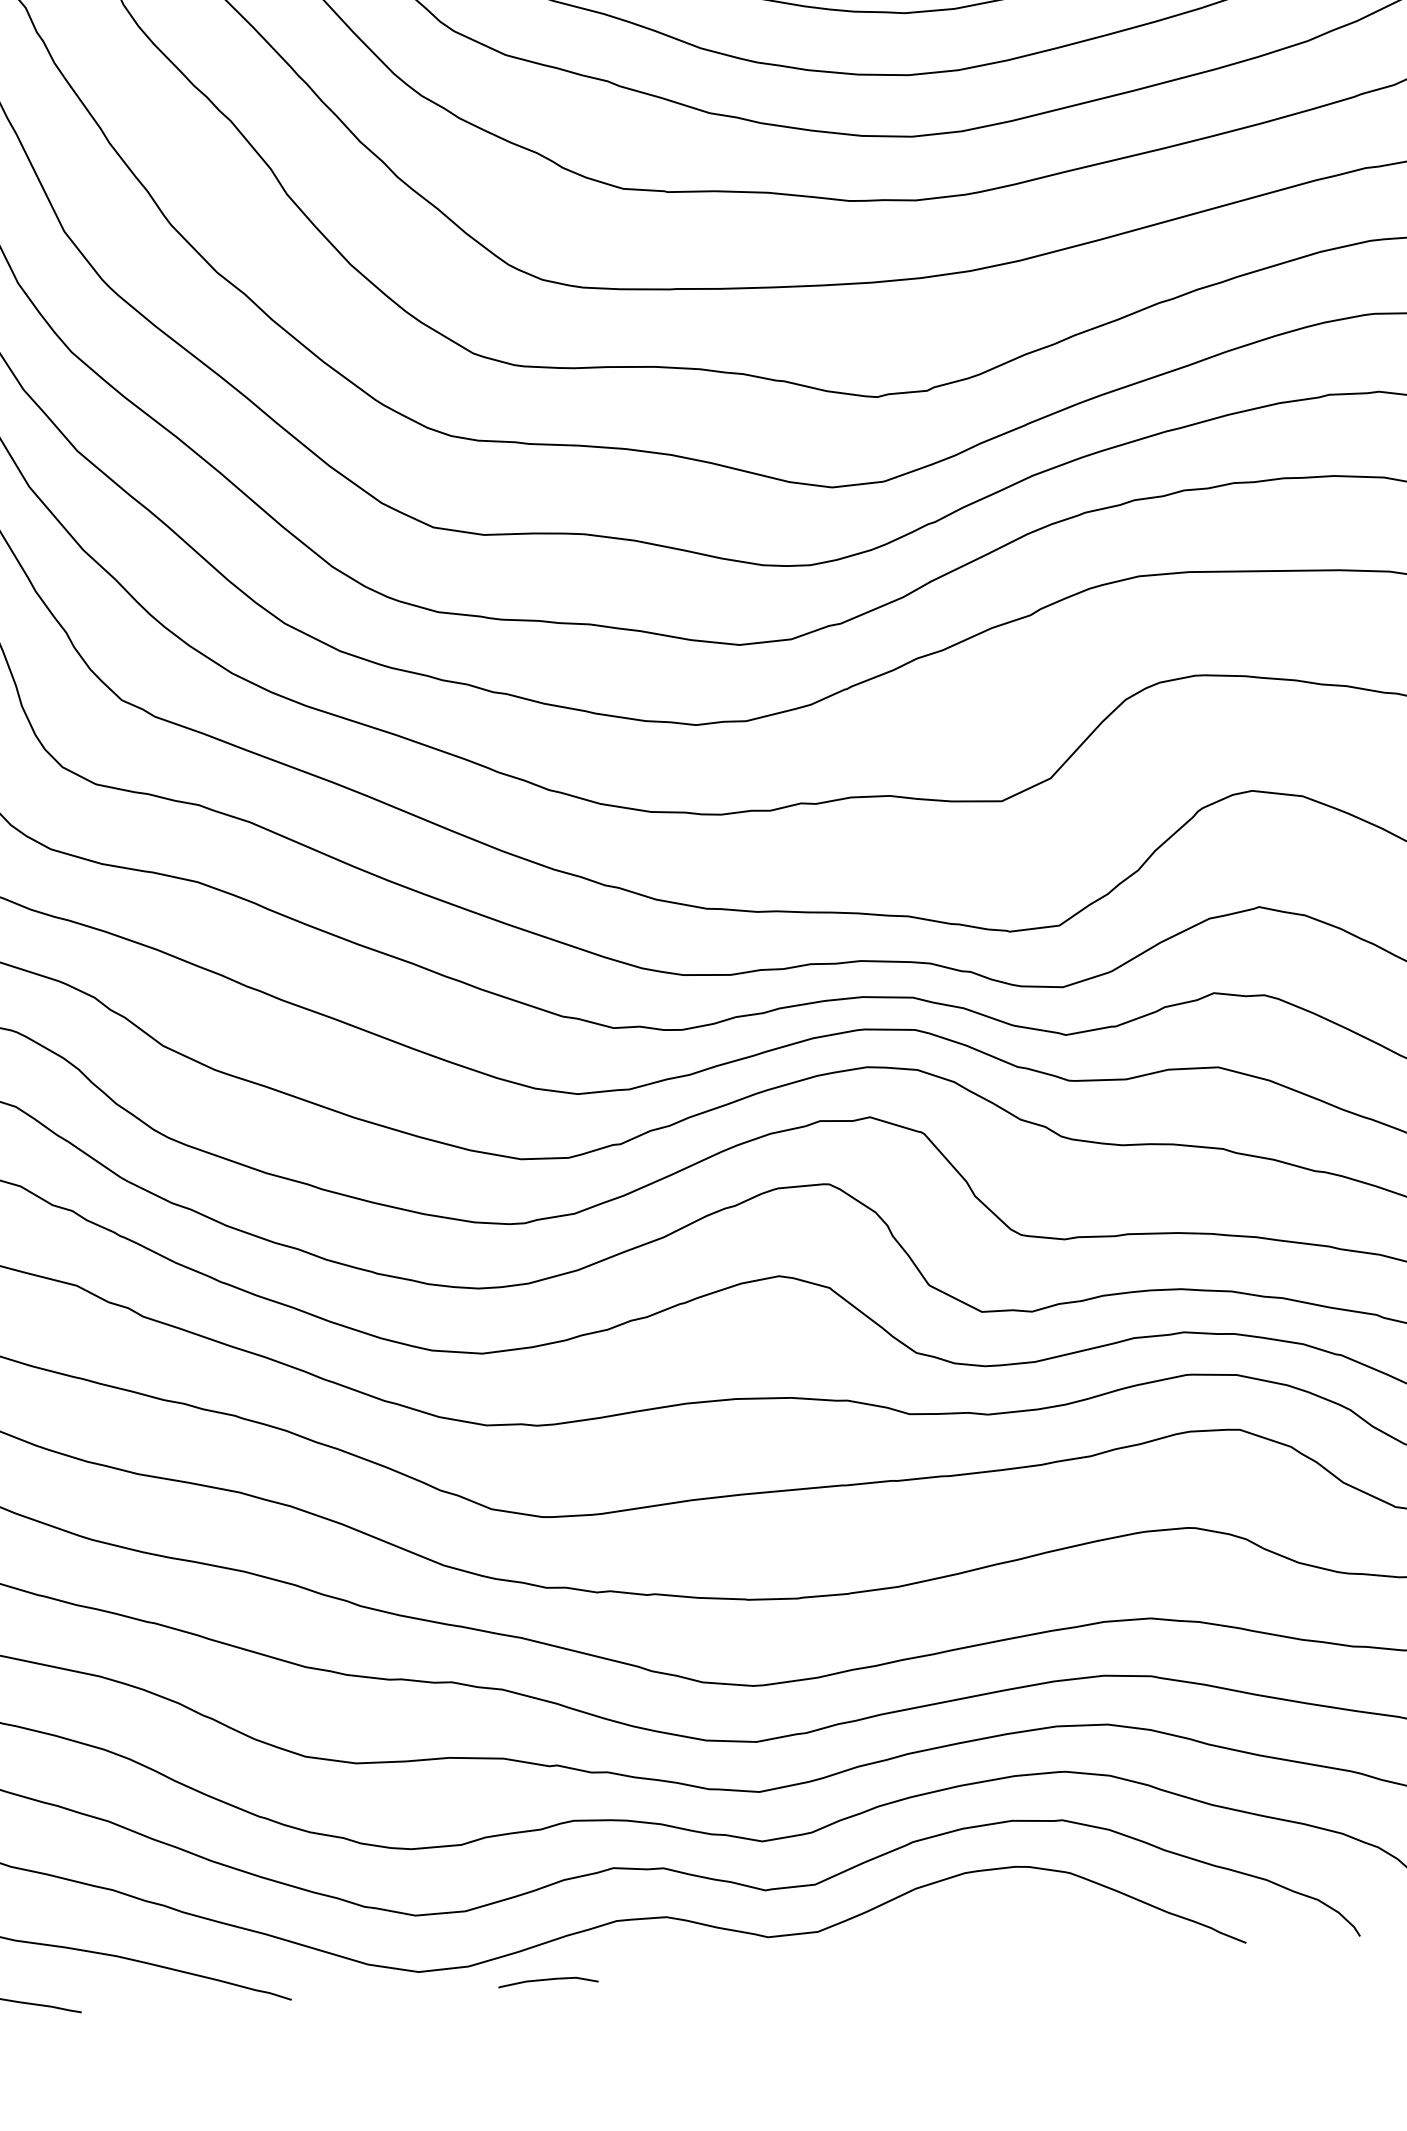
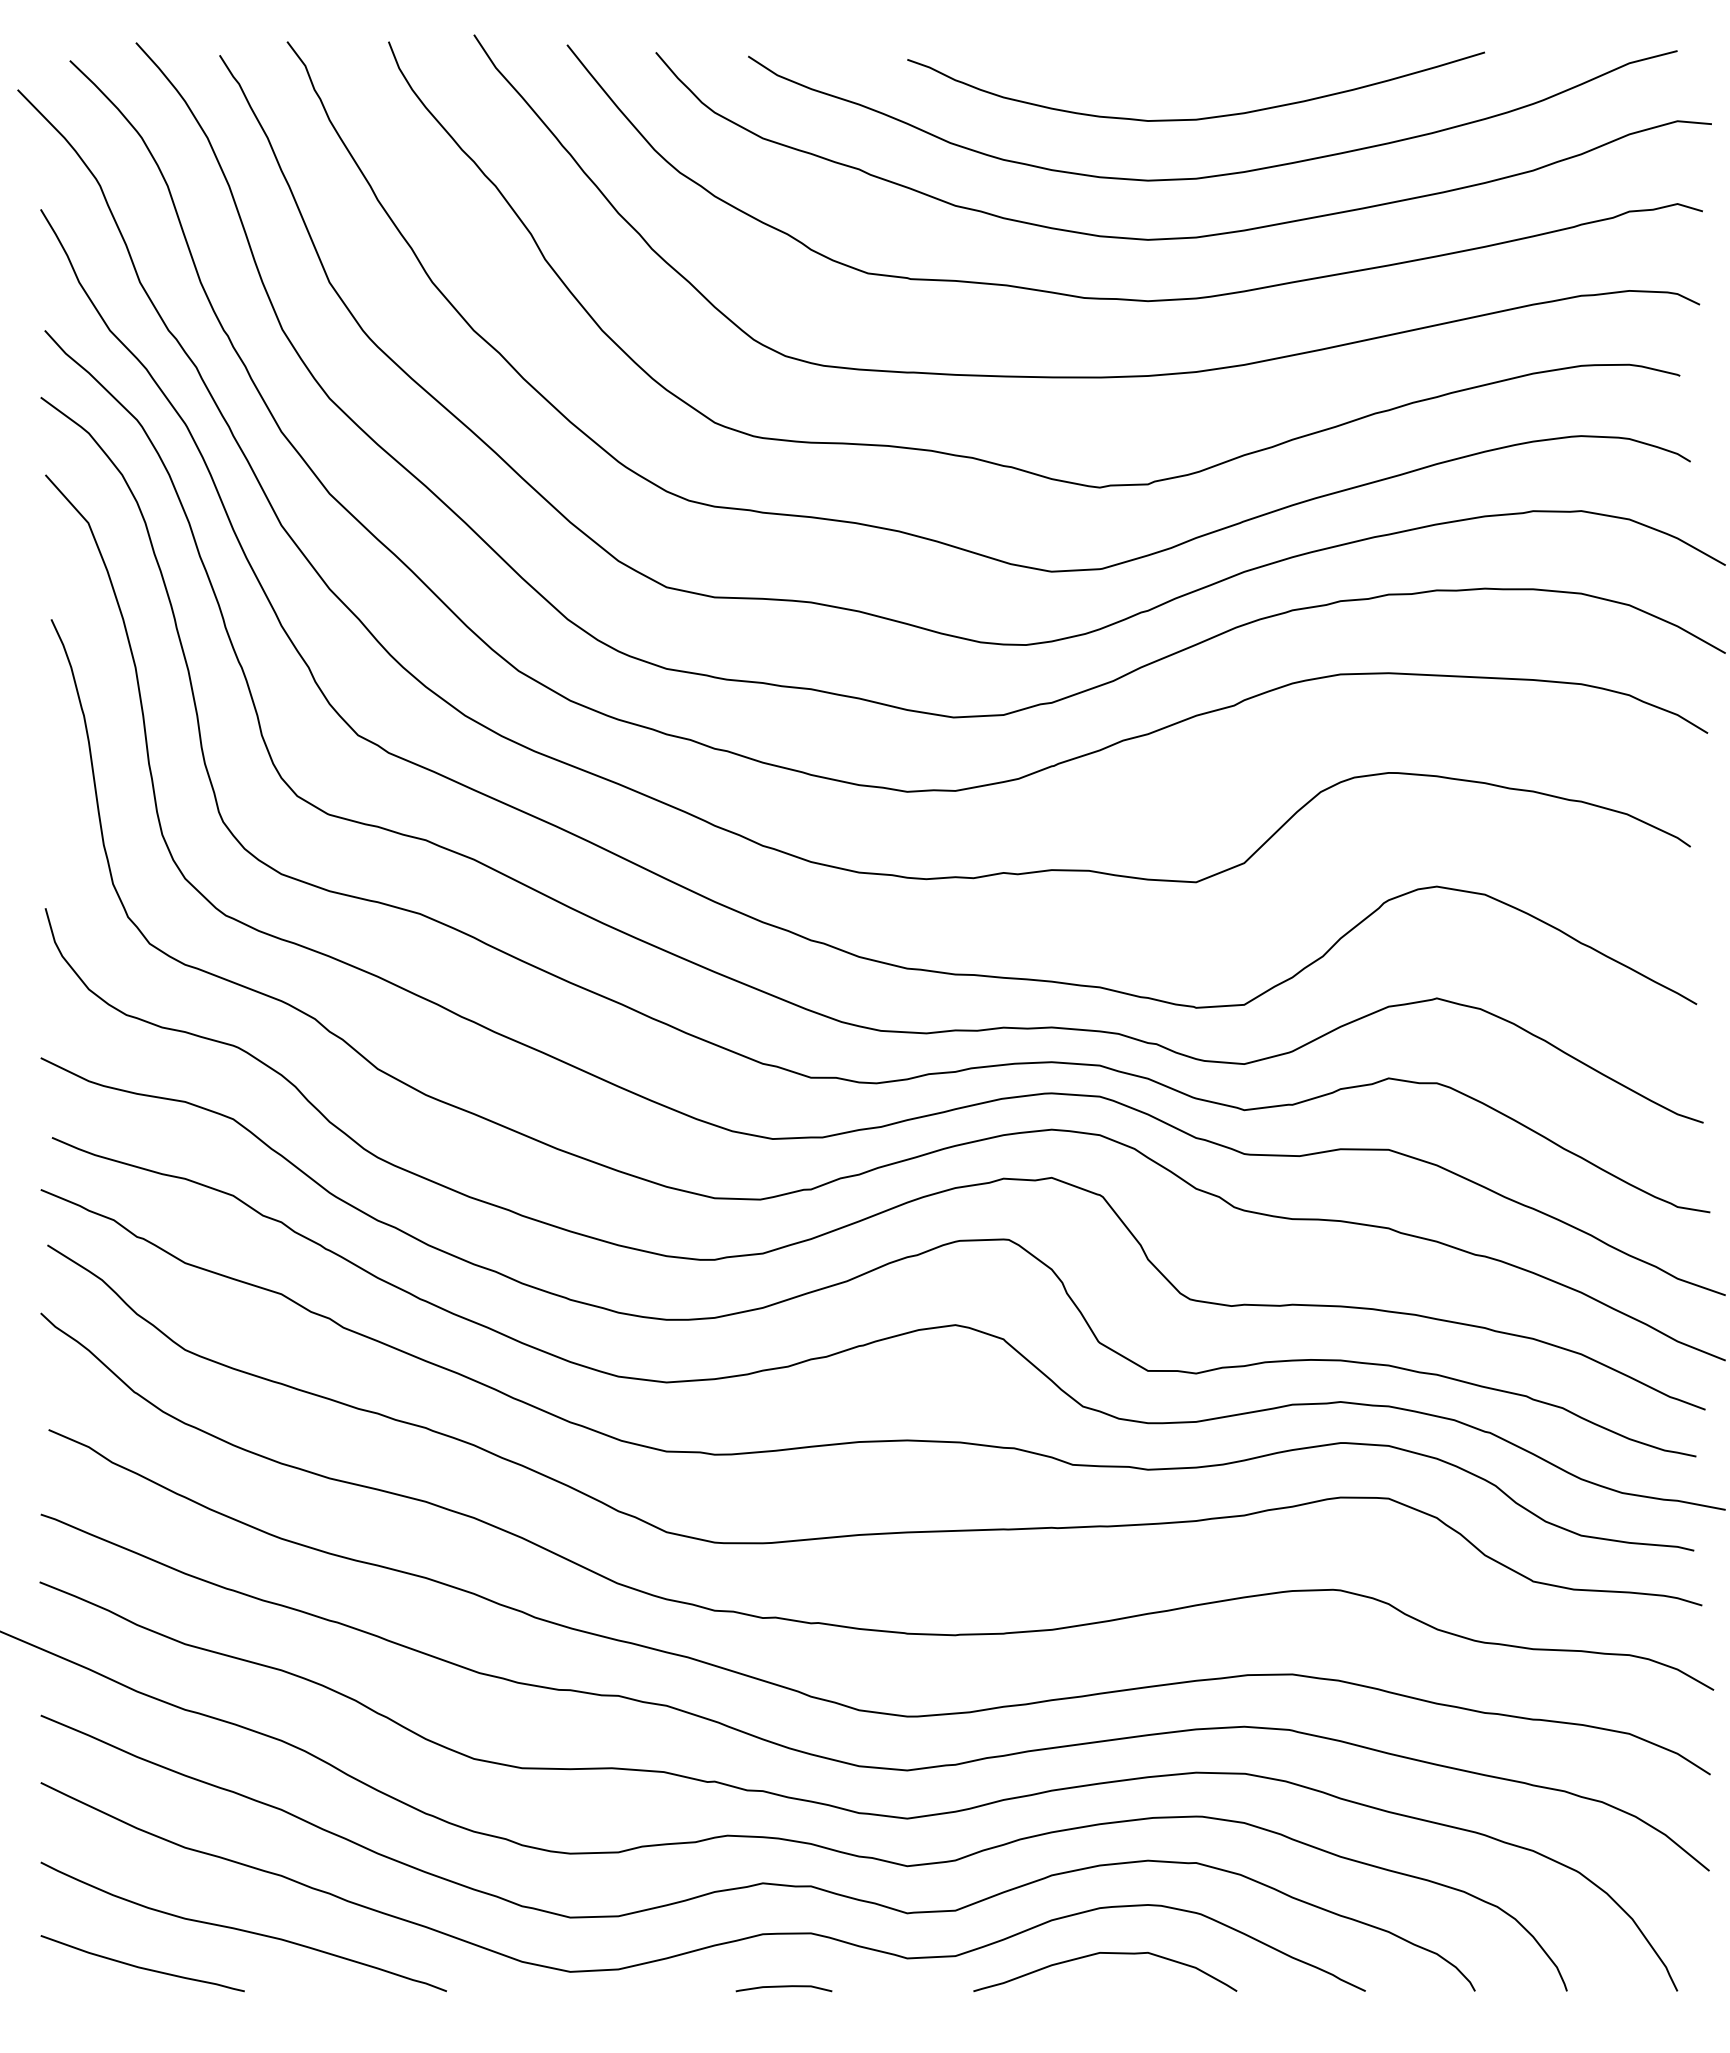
curve: (973, 1919) -> (1105, 1953), added
curve: (547, 1980) -> (783, 1987), moved

